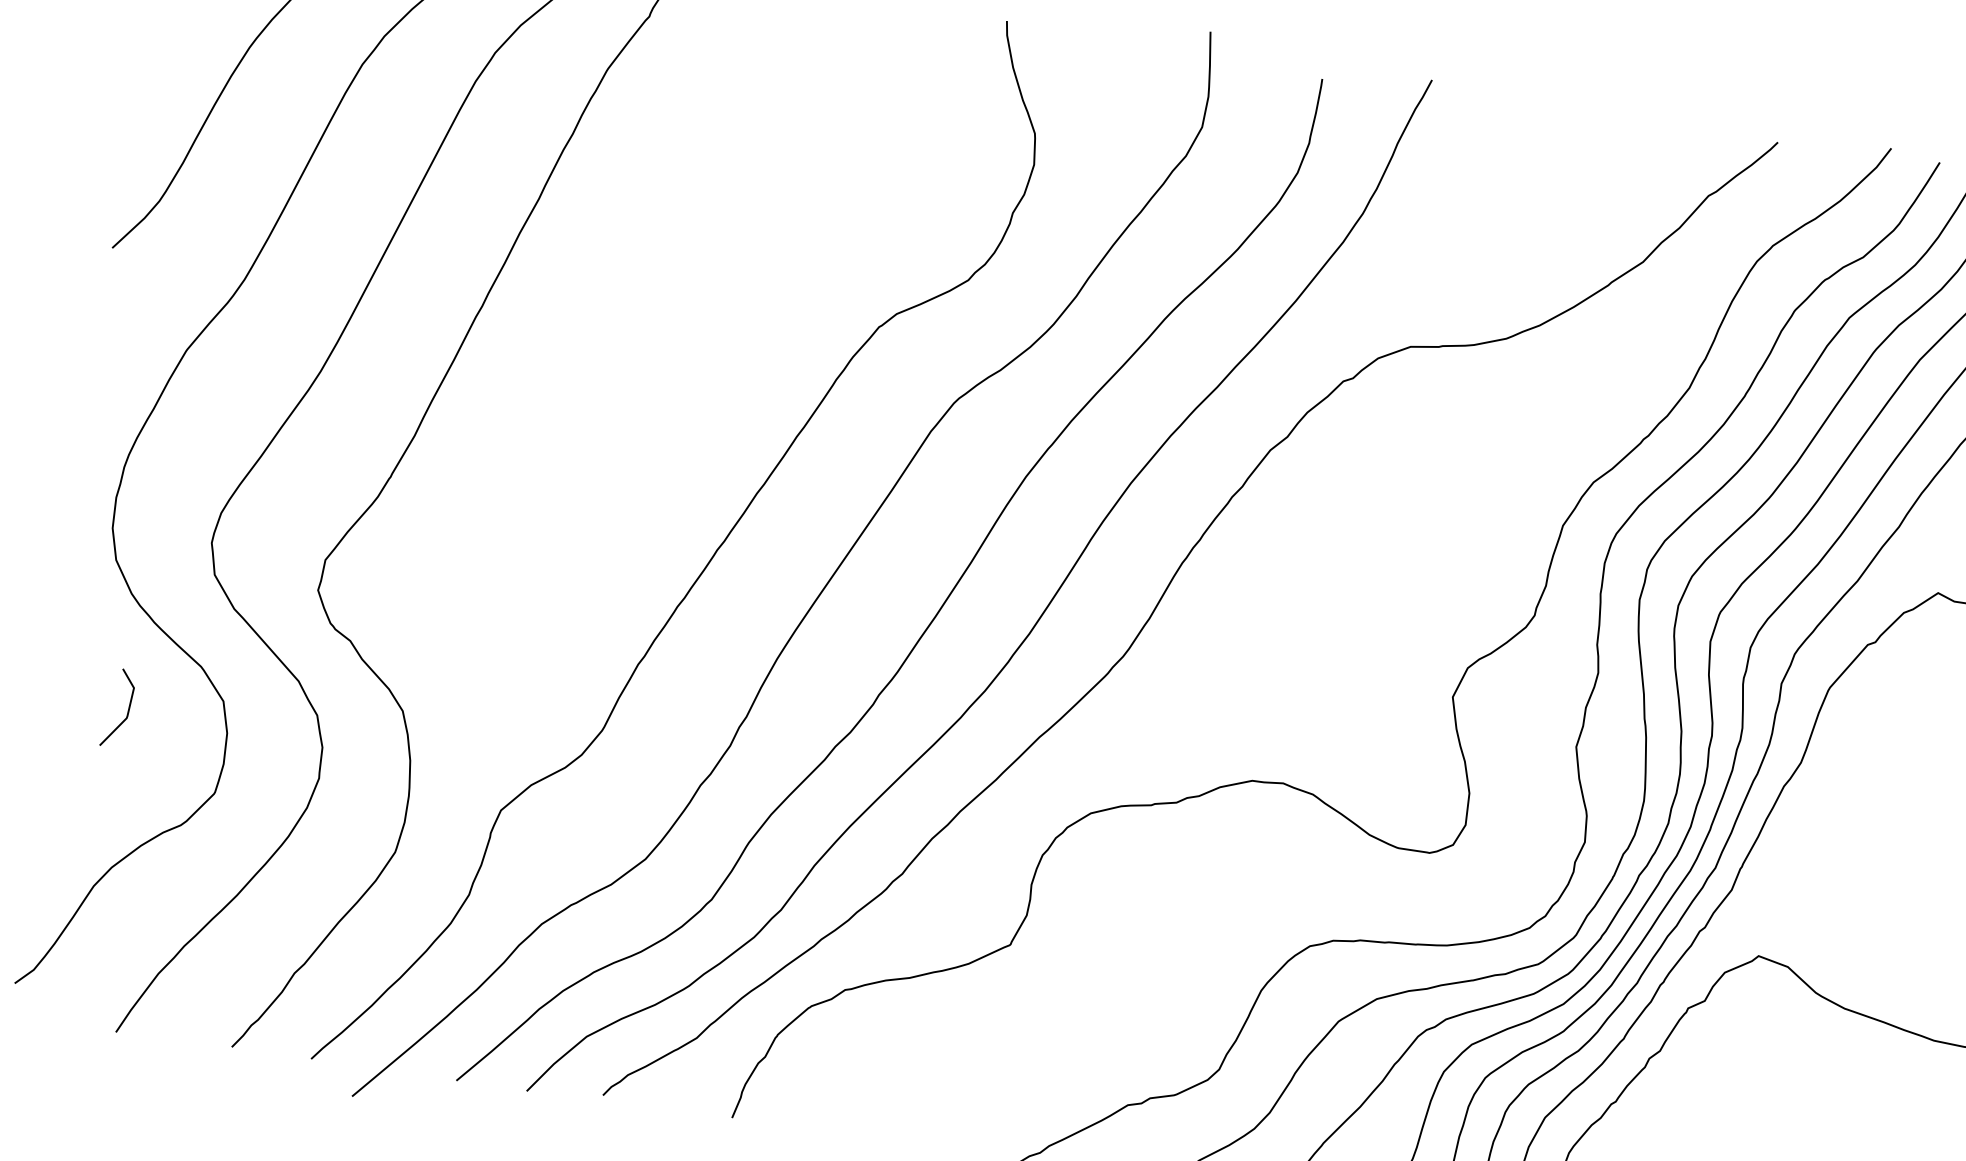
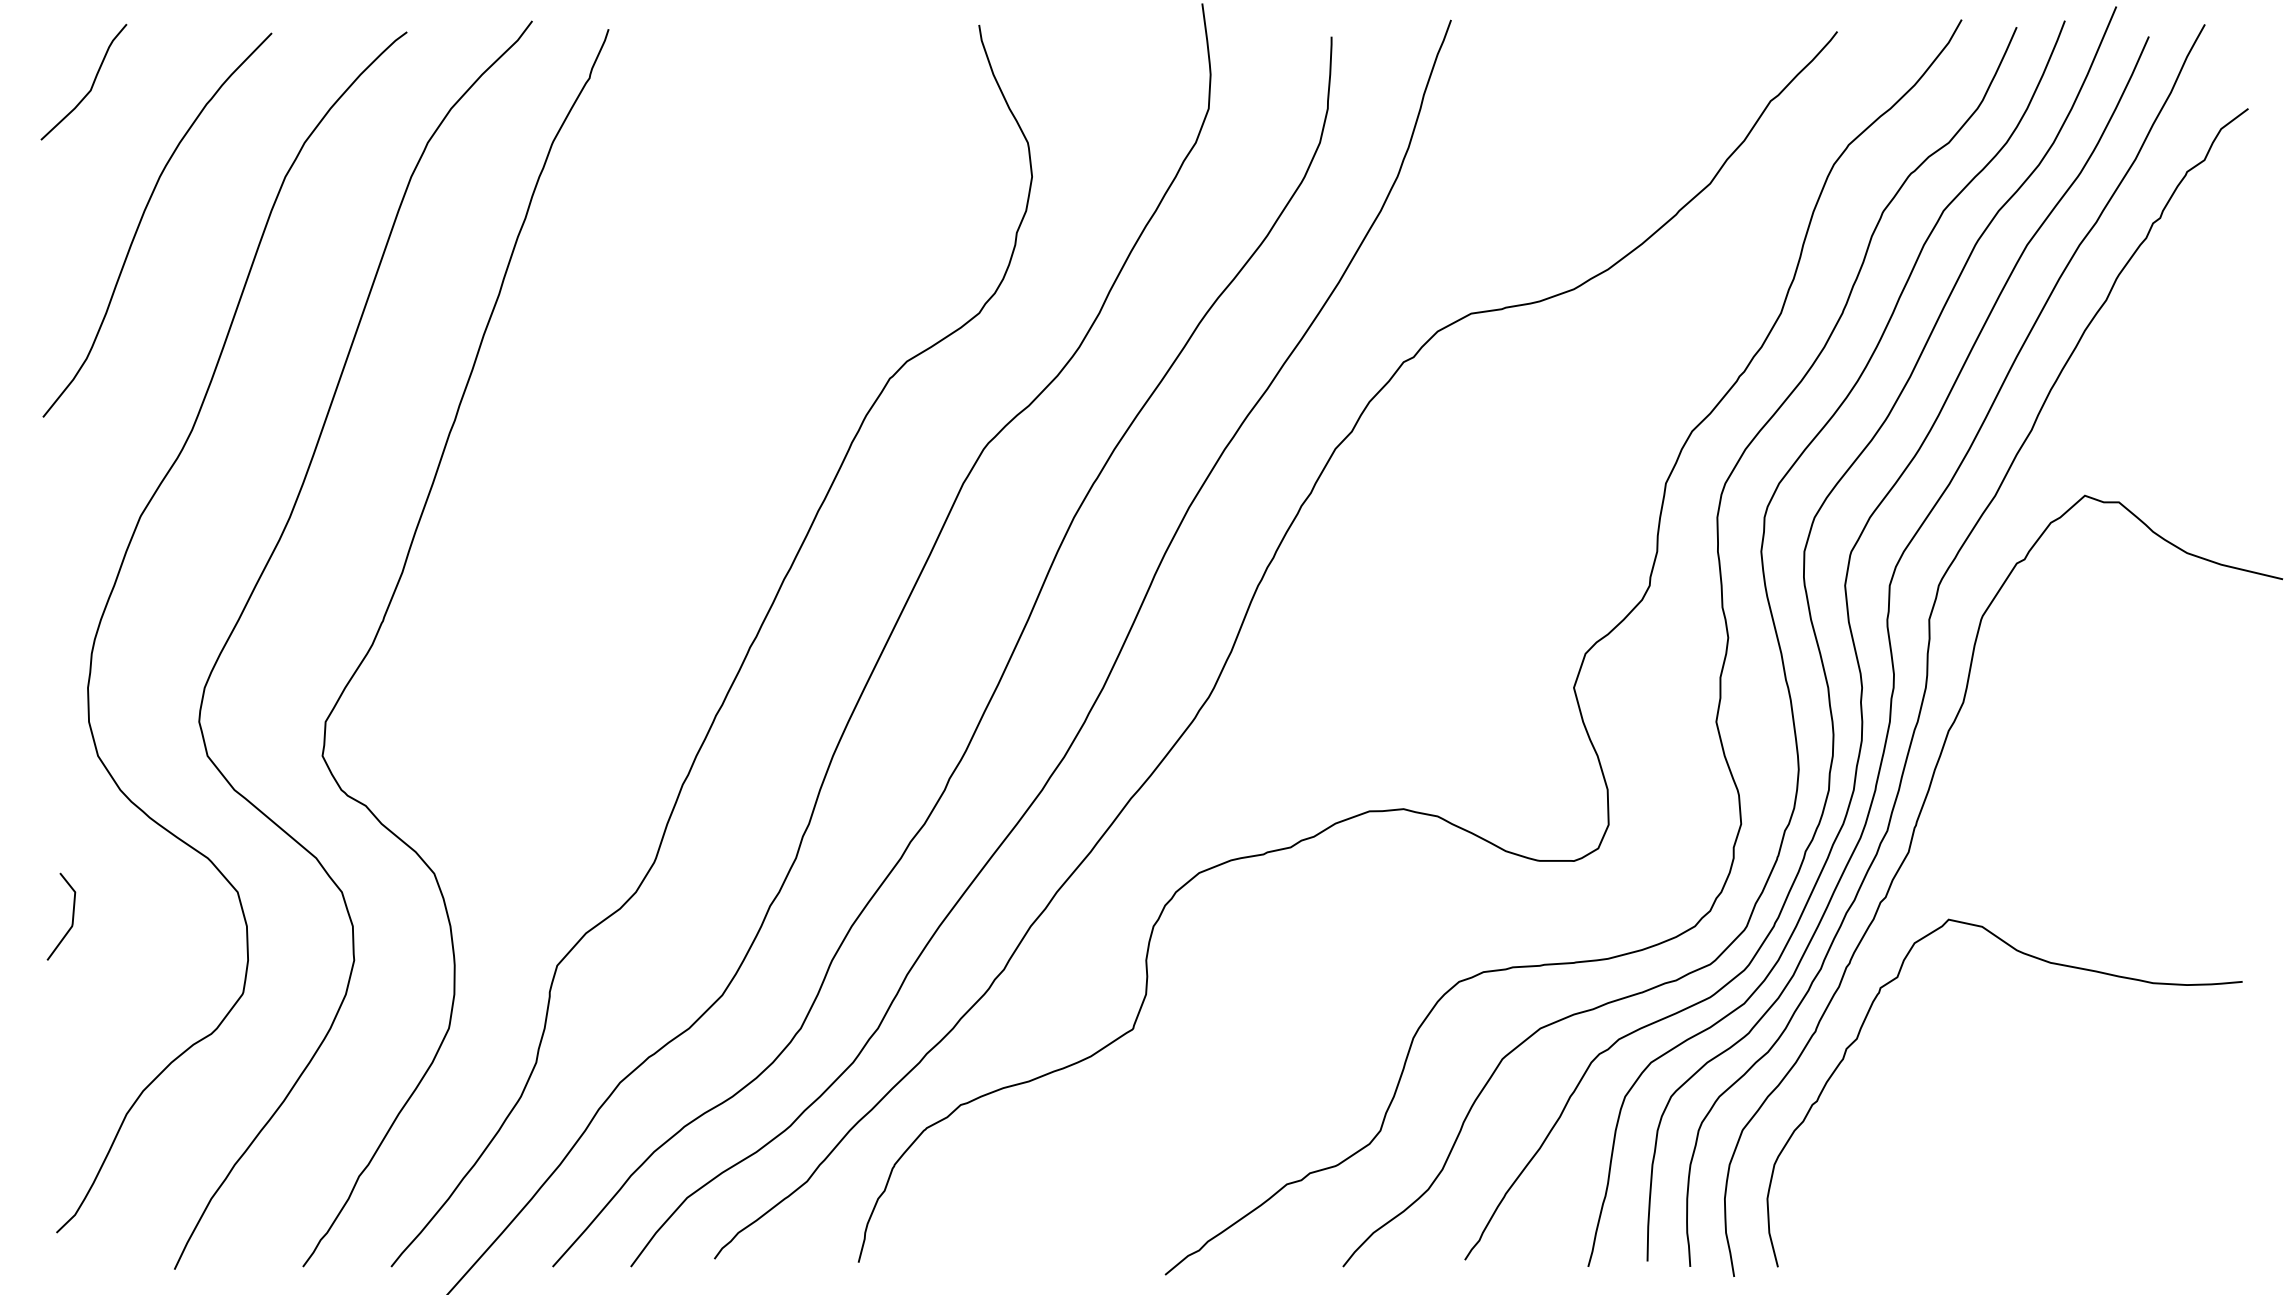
line: (128, 709) -> (72, 916), moved

